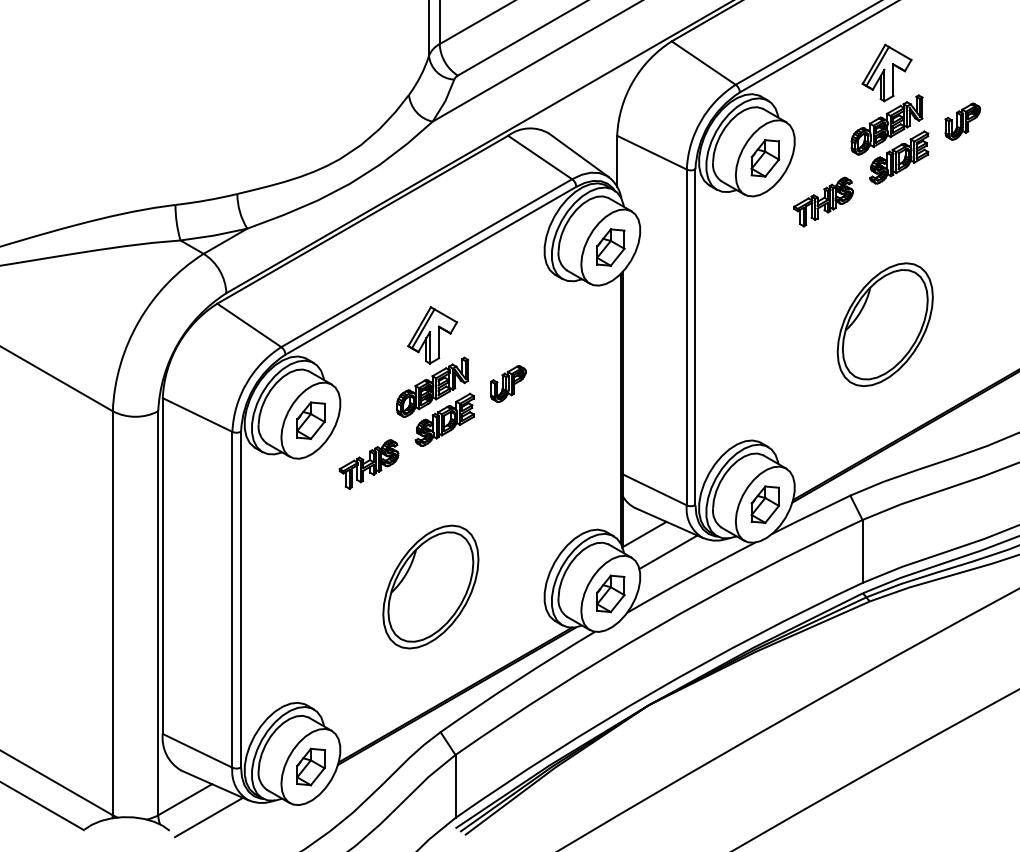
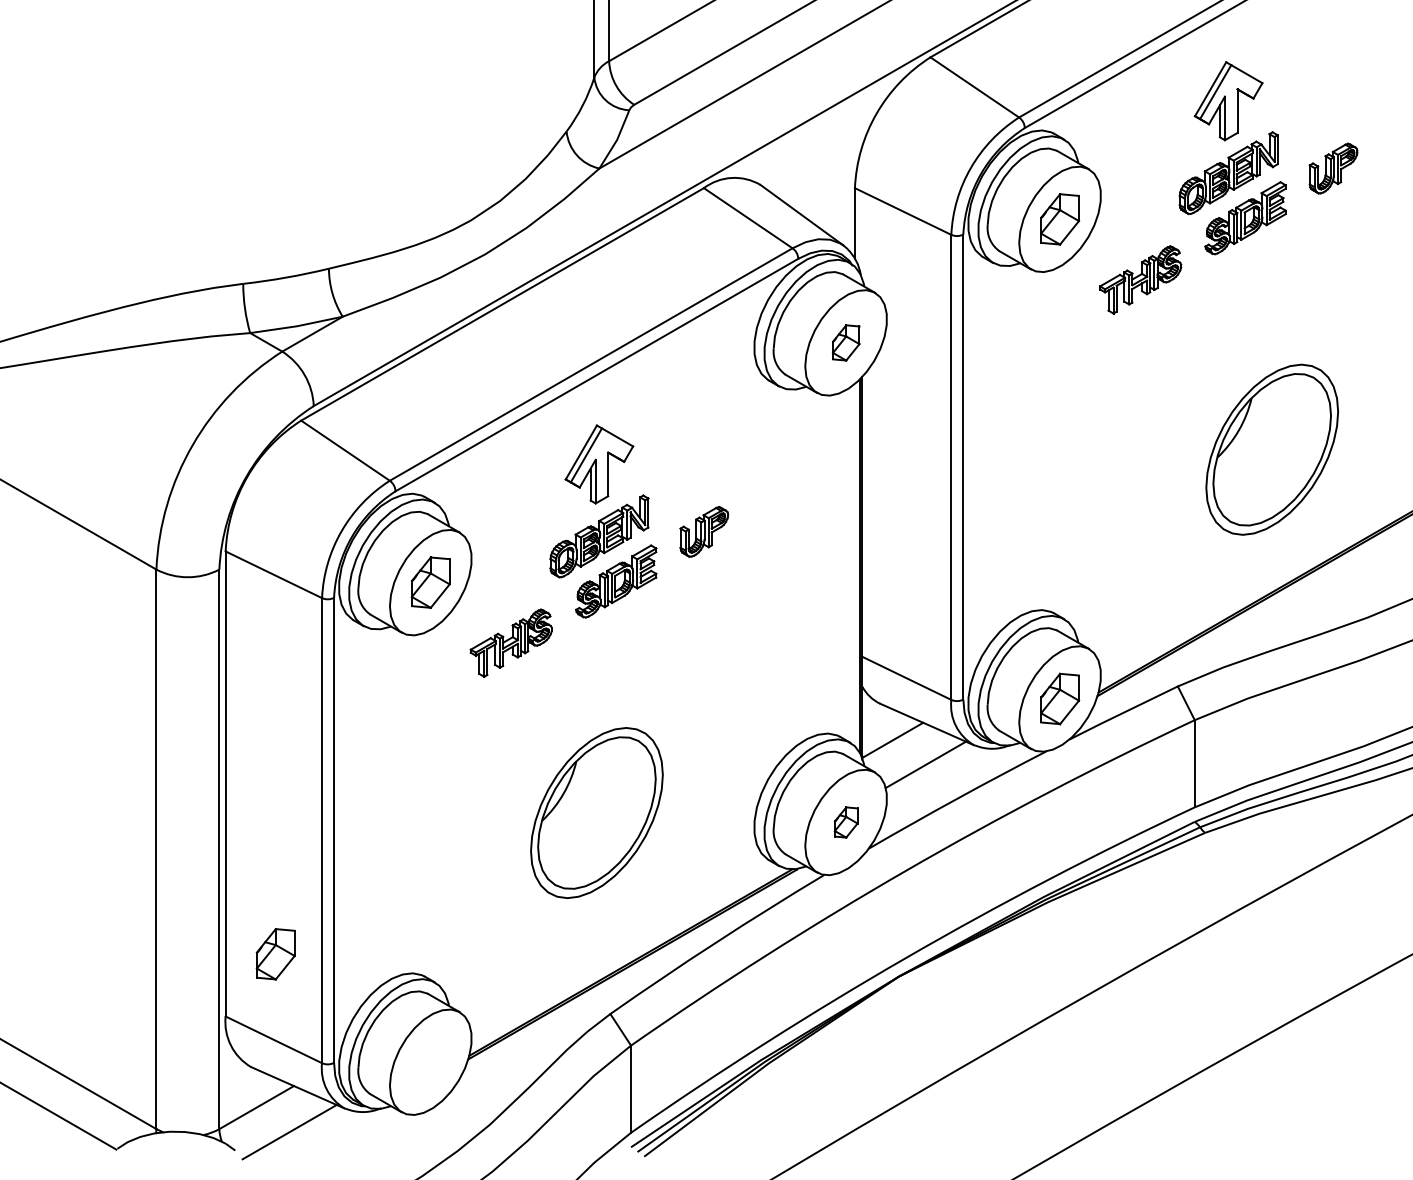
part: (611, 247) -> (846, 342), size x0.7
part: (884, 324) -> (1271, 449), moved
part: (611, 593) -> (846, 822), size x0.6
part: (310, 767) -> (275, 954), moved

